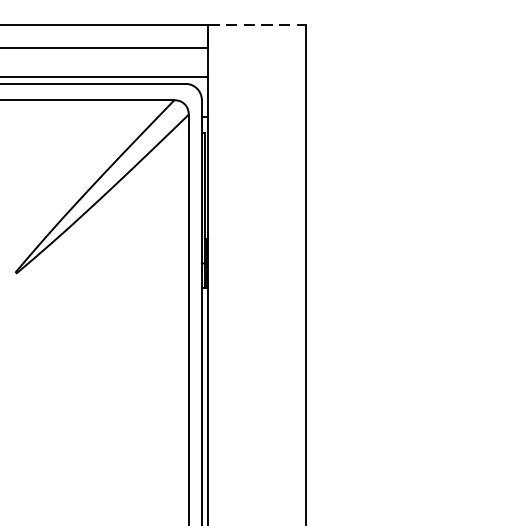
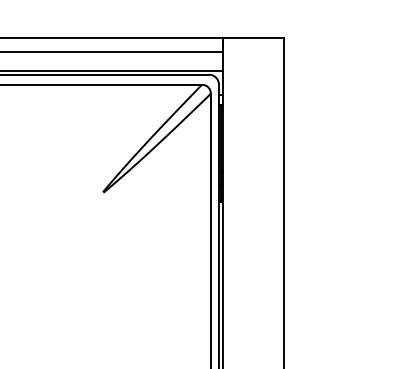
line: (257, 25) -> (253, 38), dashed -> solid

